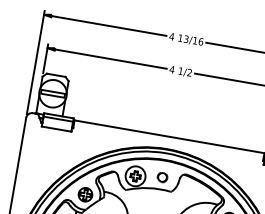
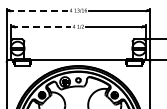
line: (105, 25) -> (37, 10), solid -> dashed
line: (107, 58) -> (41, 26), solid -> dashed

